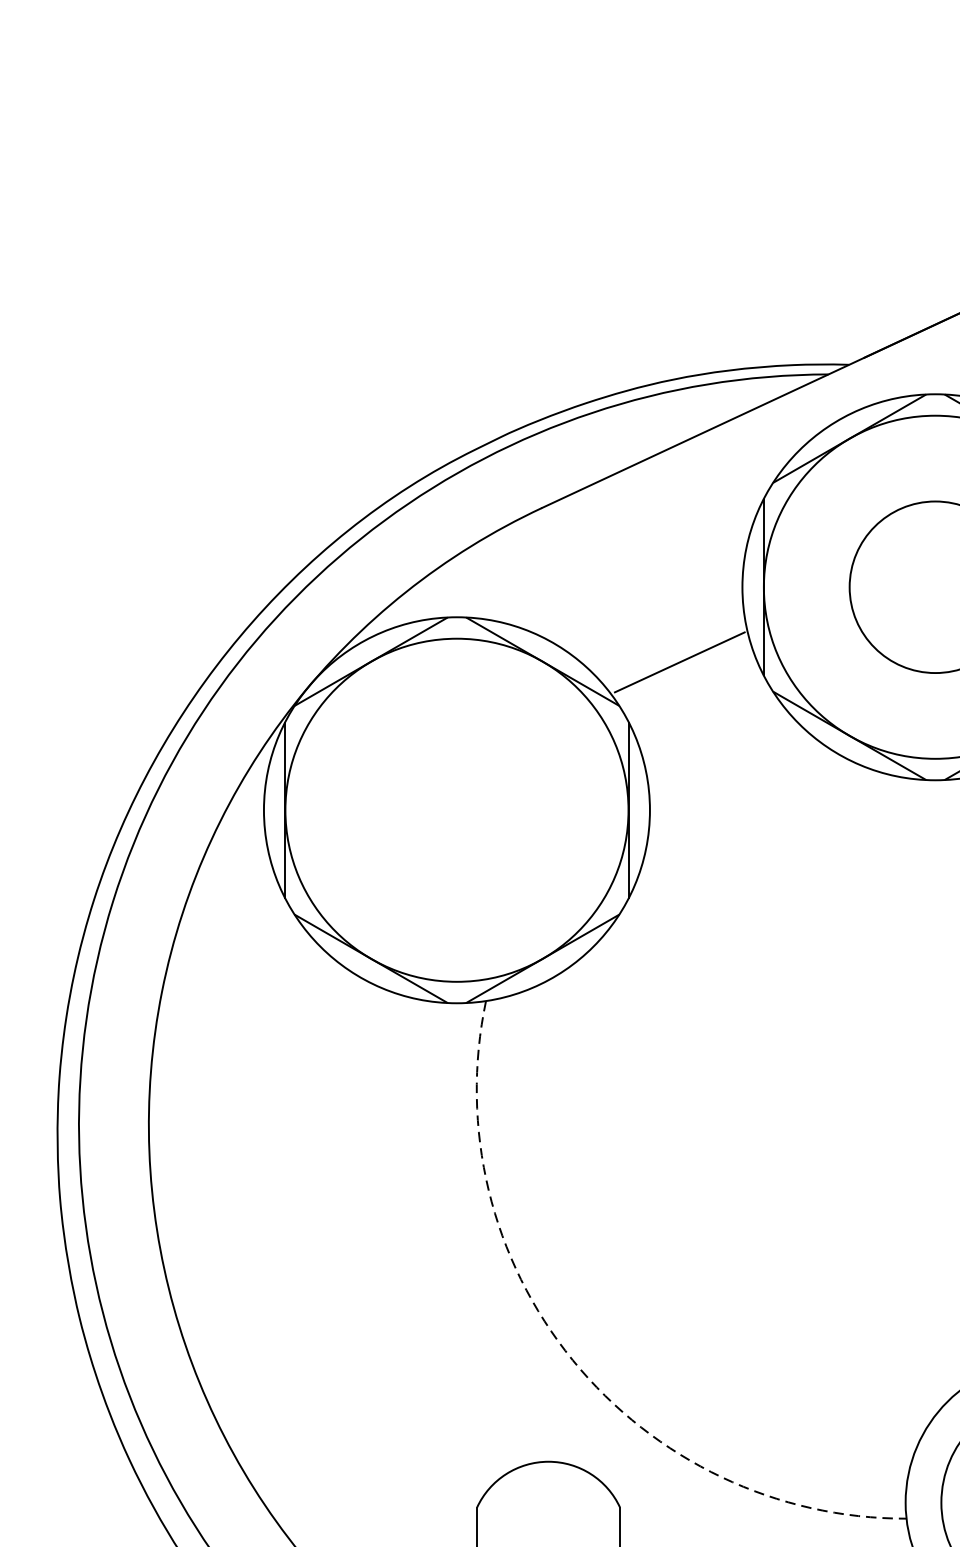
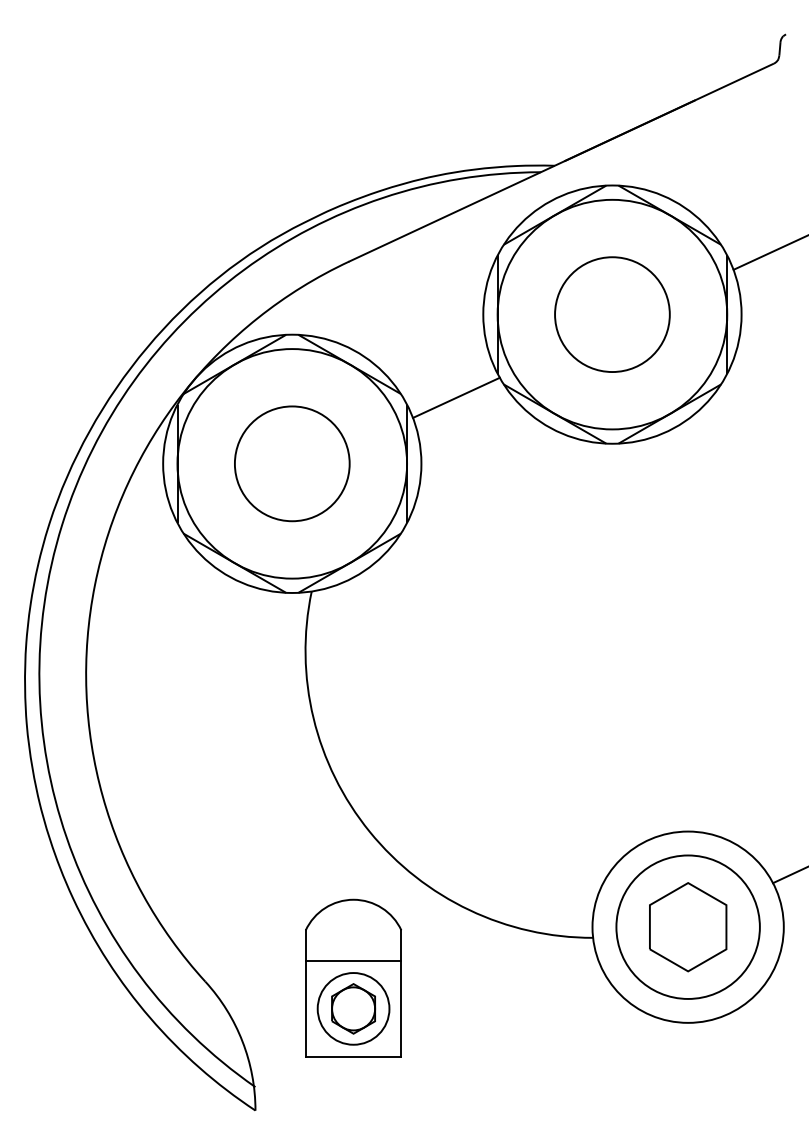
line: (678, 661) -> (455, 397), moved
circle: (457, 809) -> (292, 463), added
arc: (572, 1359) -> (369, 831), dashed -> solid

